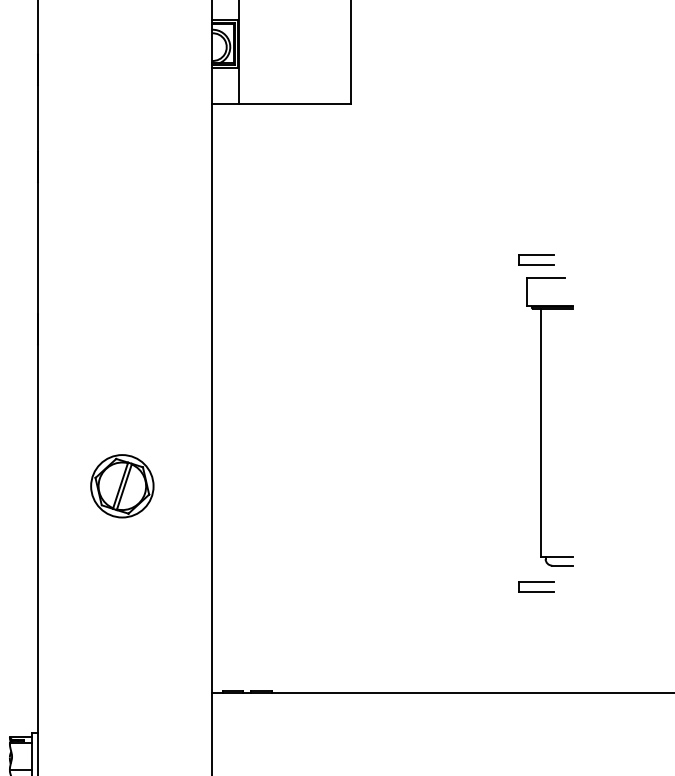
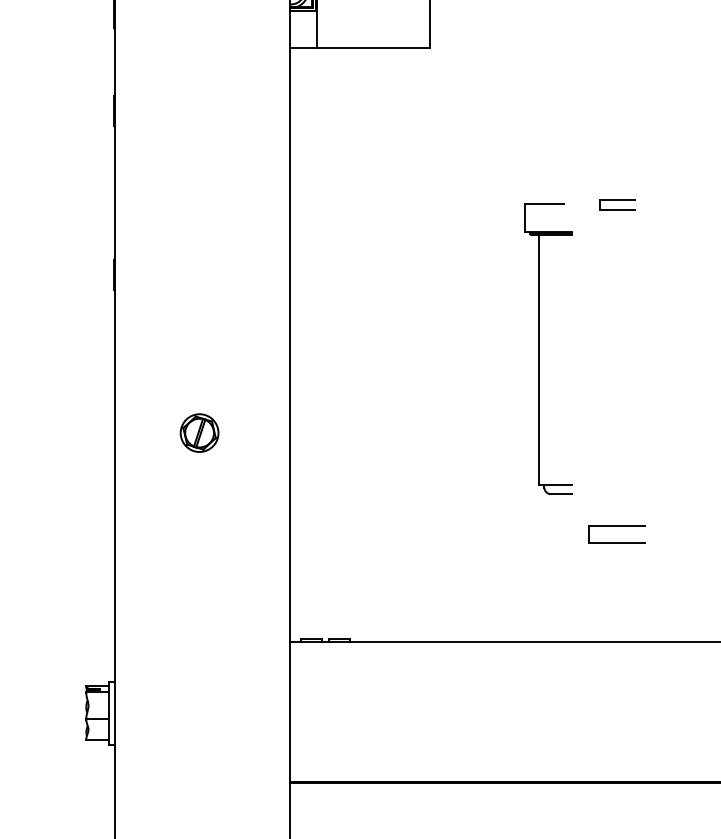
part: (540, 421) -> (539, 348), moved
part: (122, 485) -> (199, 432), size x0.6
part: (536, 586) -> (617, 534), size x1.6

